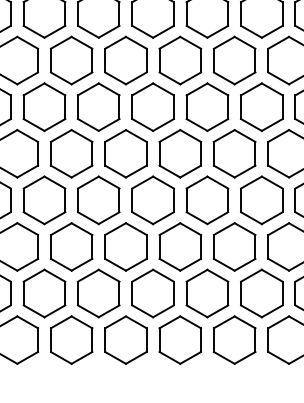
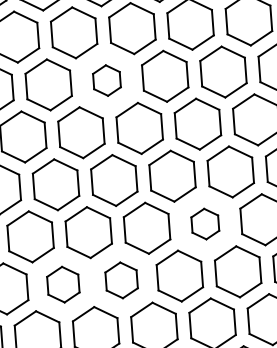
part: (125, 60) -> (106, 80), size x0.6
part: (207, 200) -> (205, 224), size x0.6
part: (71, 246) -> (63, 284), size x0.7
part: (125, 246) -> (121, 279), size x0.7

